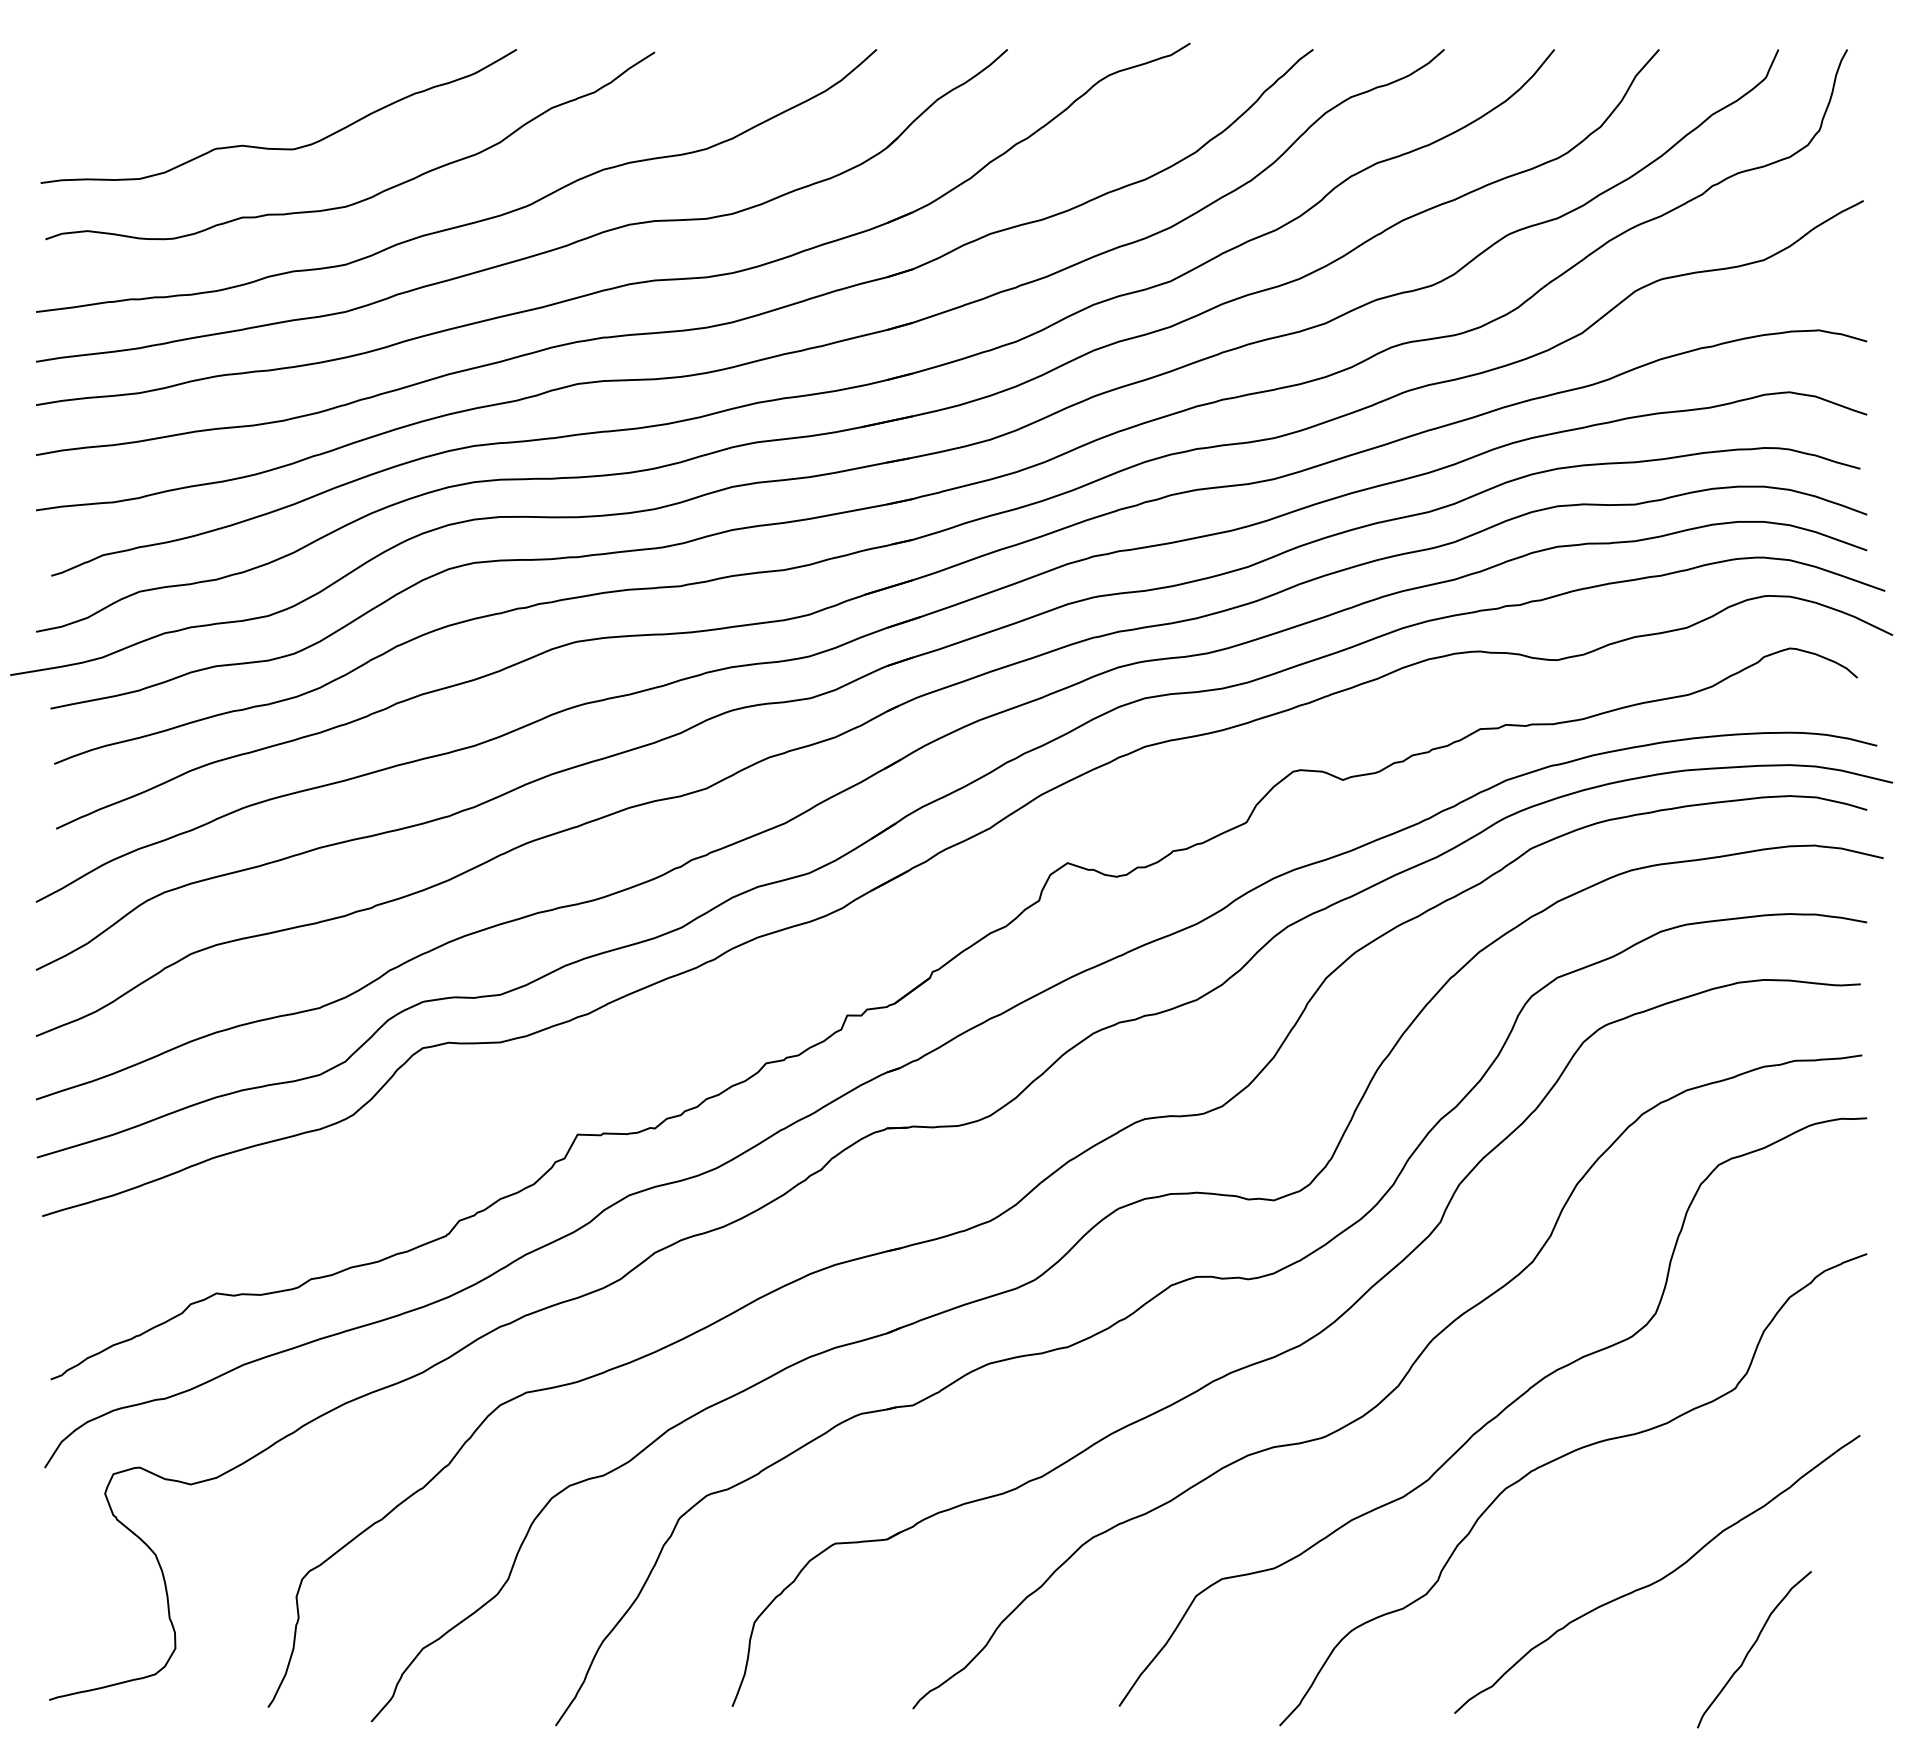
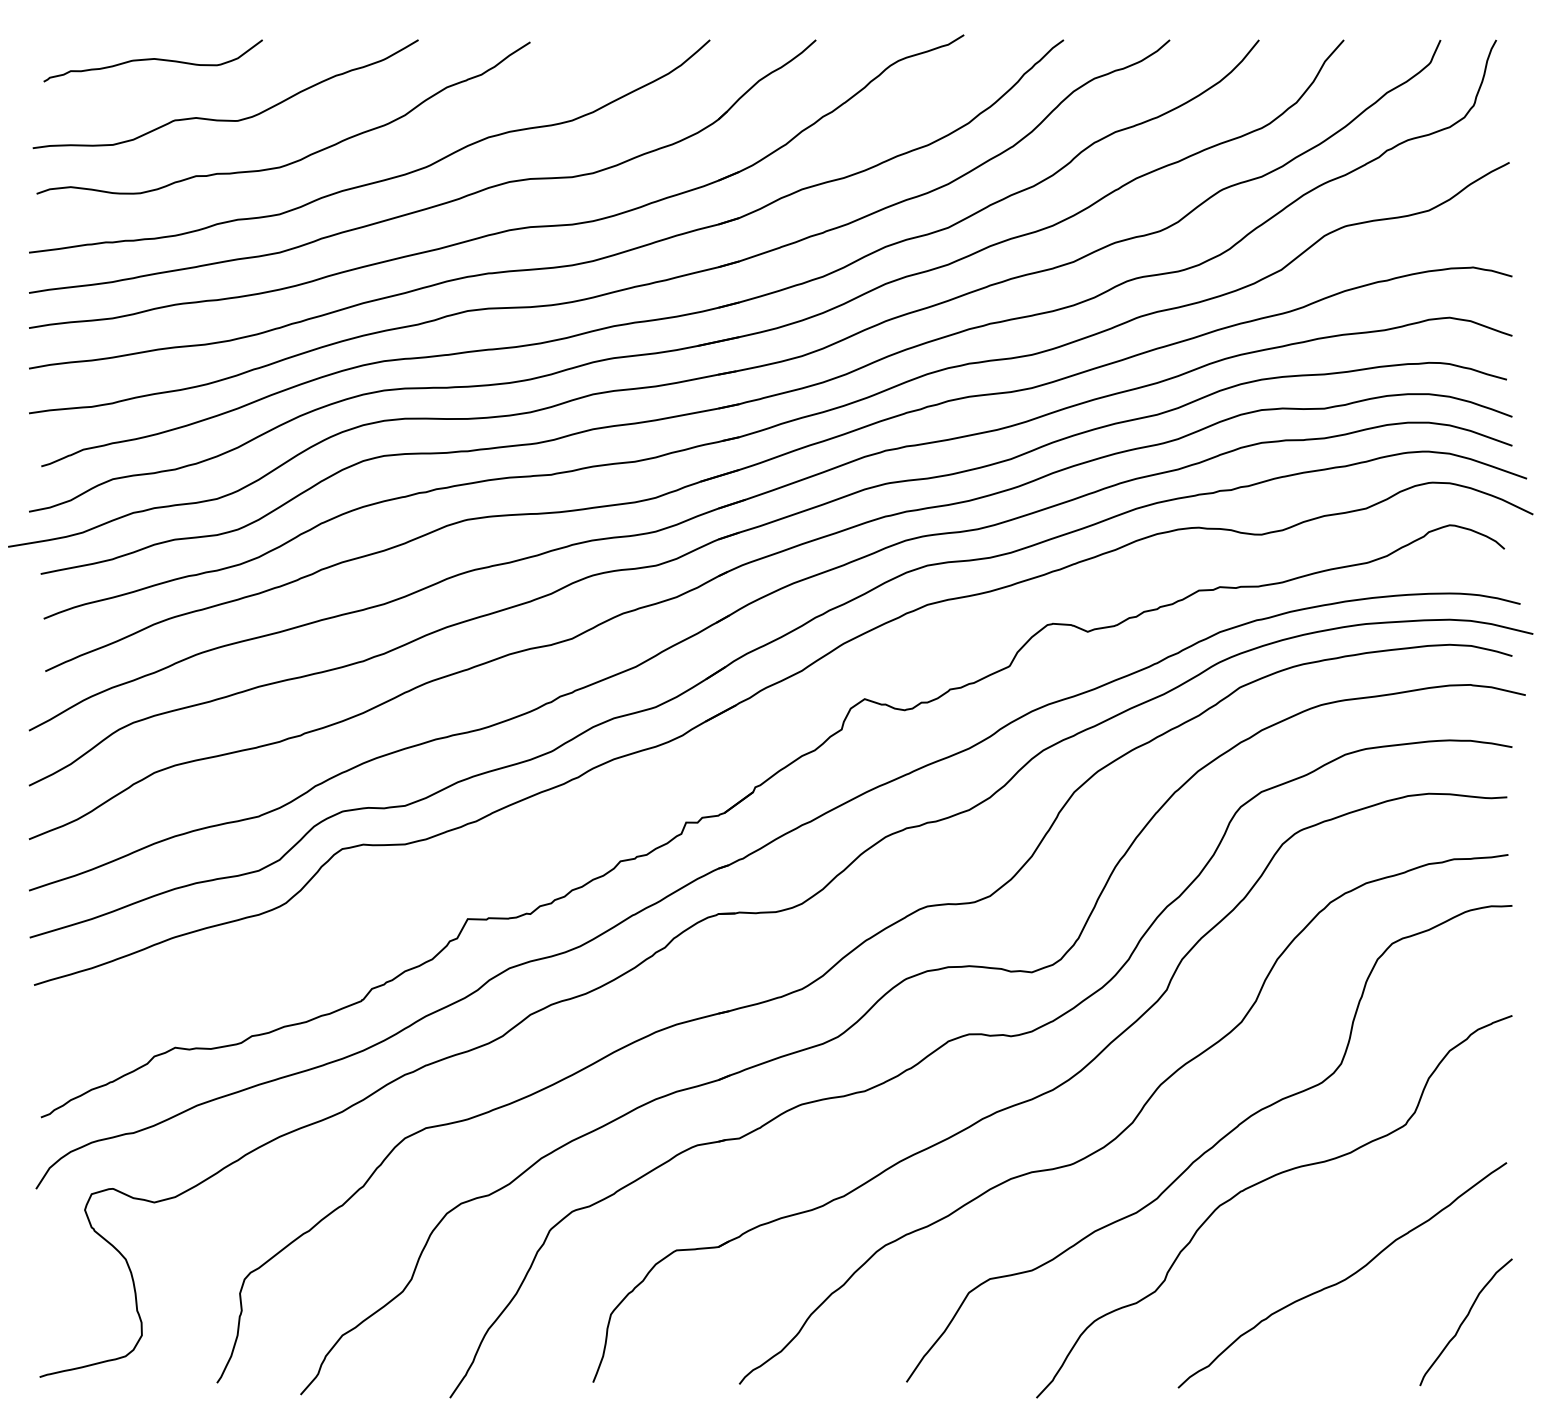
curve: (188, 73) -> (152, 59), added
curve: (1752, 1648) -> (1464, 1321), moved

